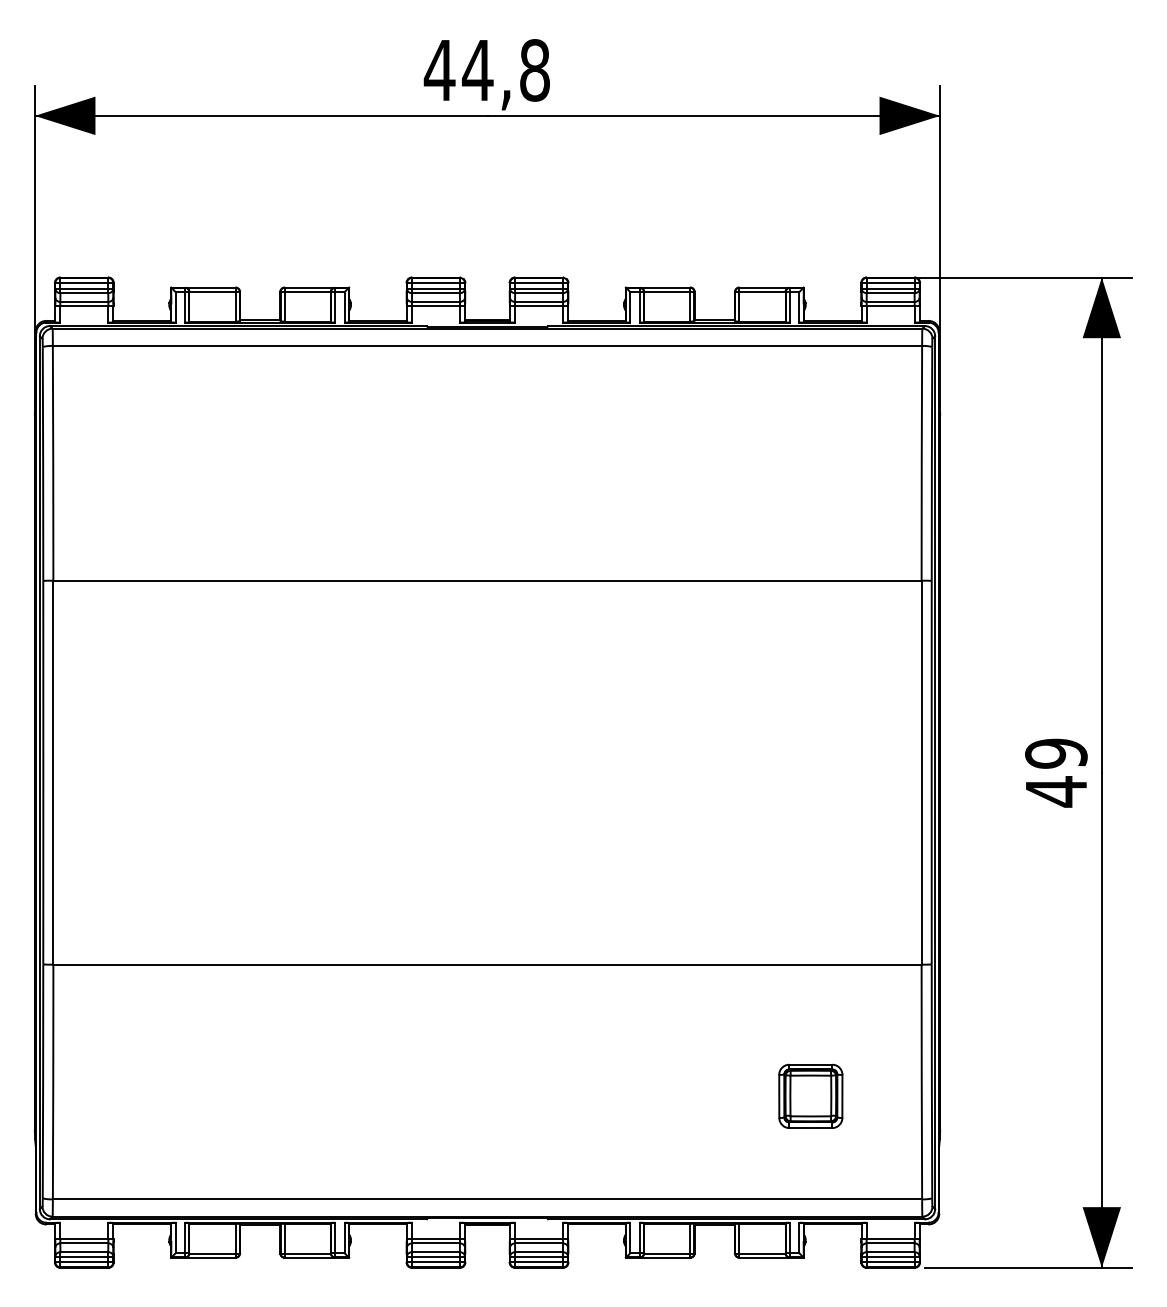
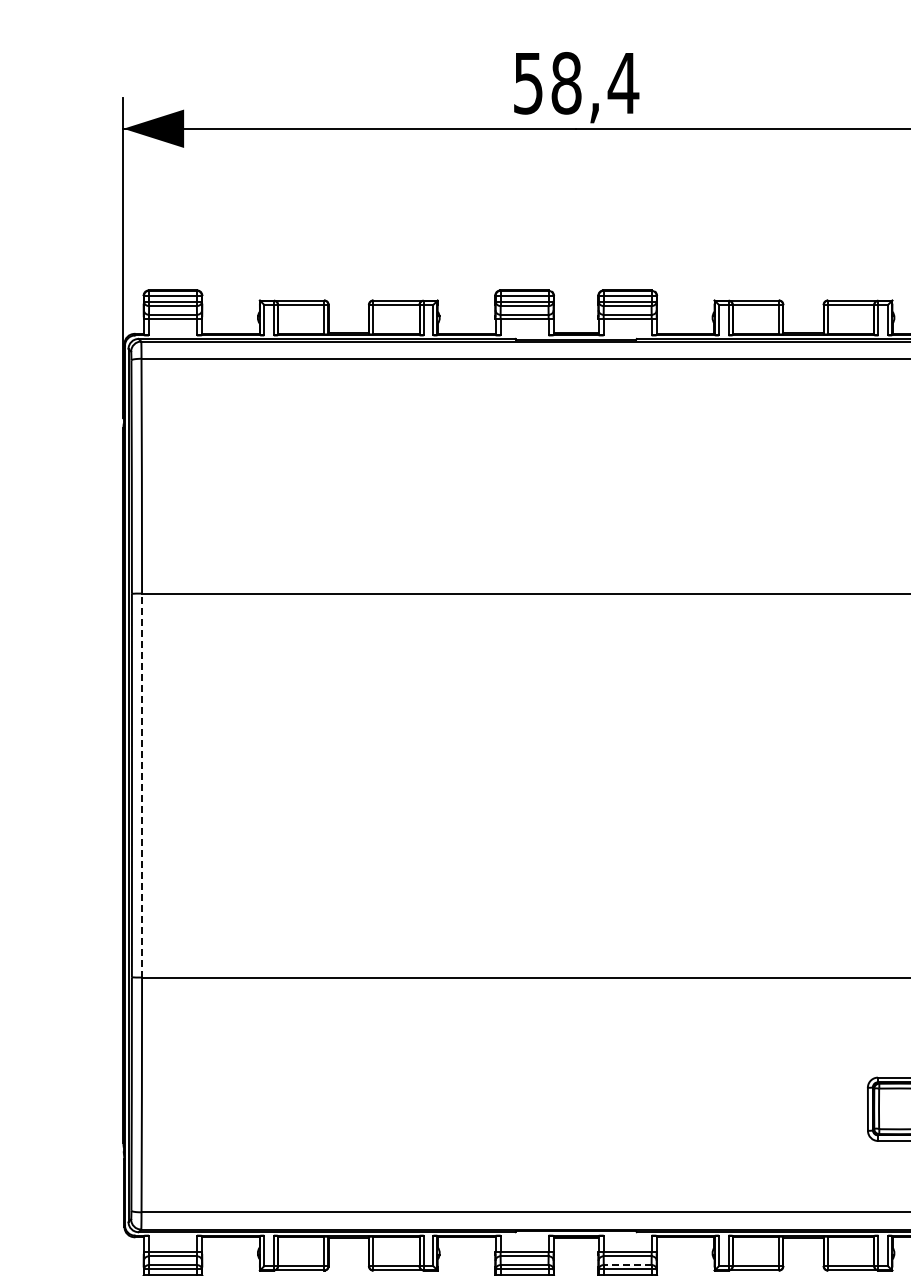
text: (486, 70) -> (575, 83), 44,8 -> 58,4
line: (53, 772) -> (142, 785), solid -> dashed
line: (539, 1252) -> (628, 1265), solid -> dashed

